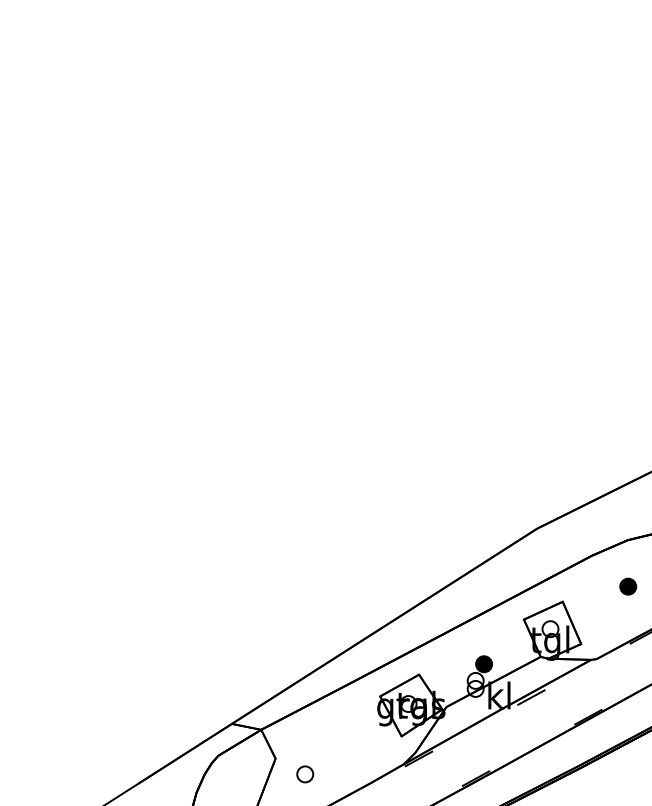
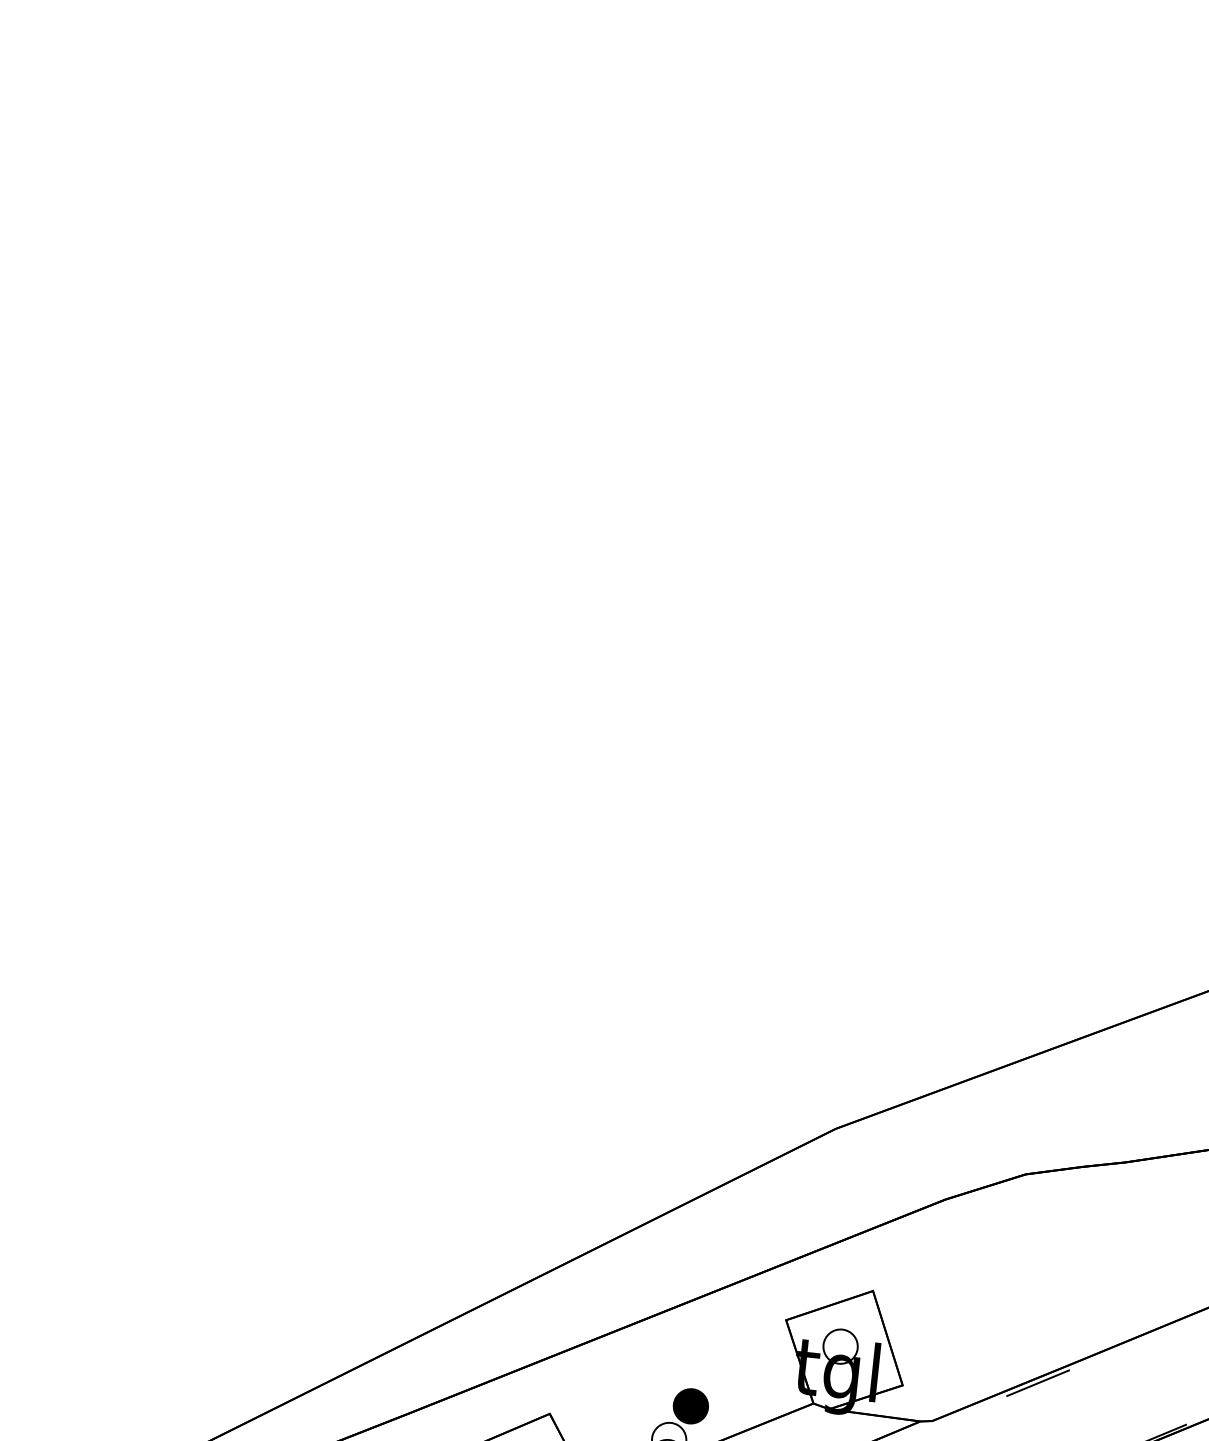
part: (628, 586) -> (1016, 1273), removed

